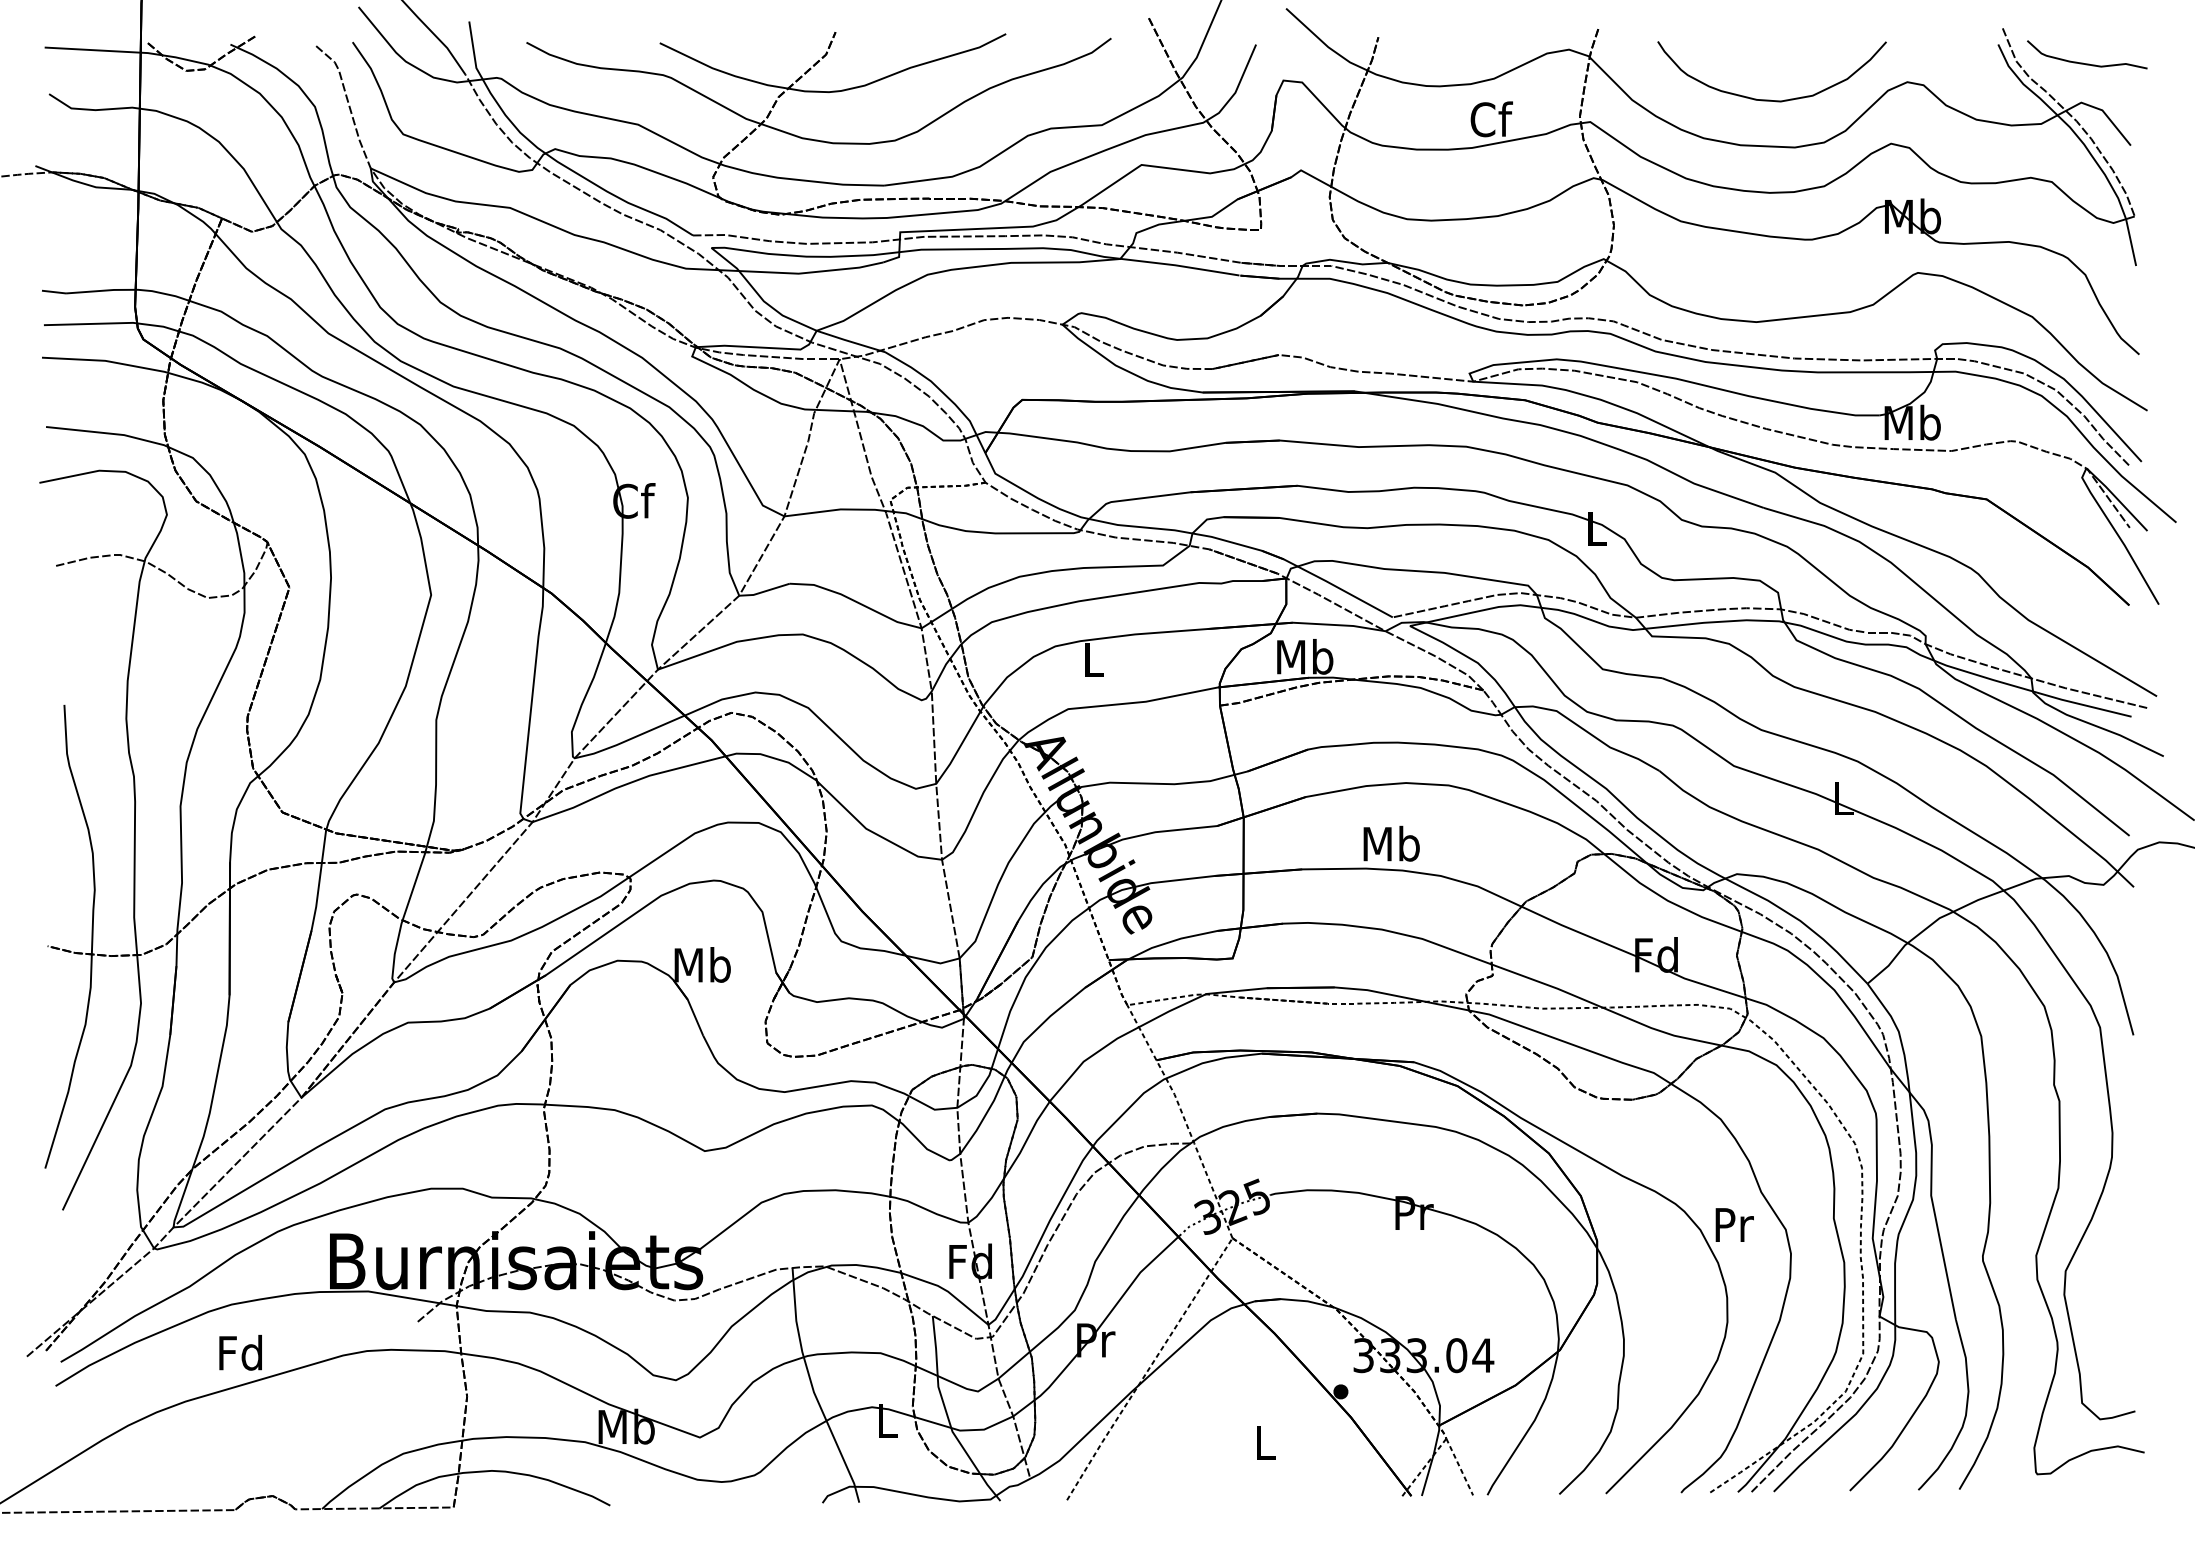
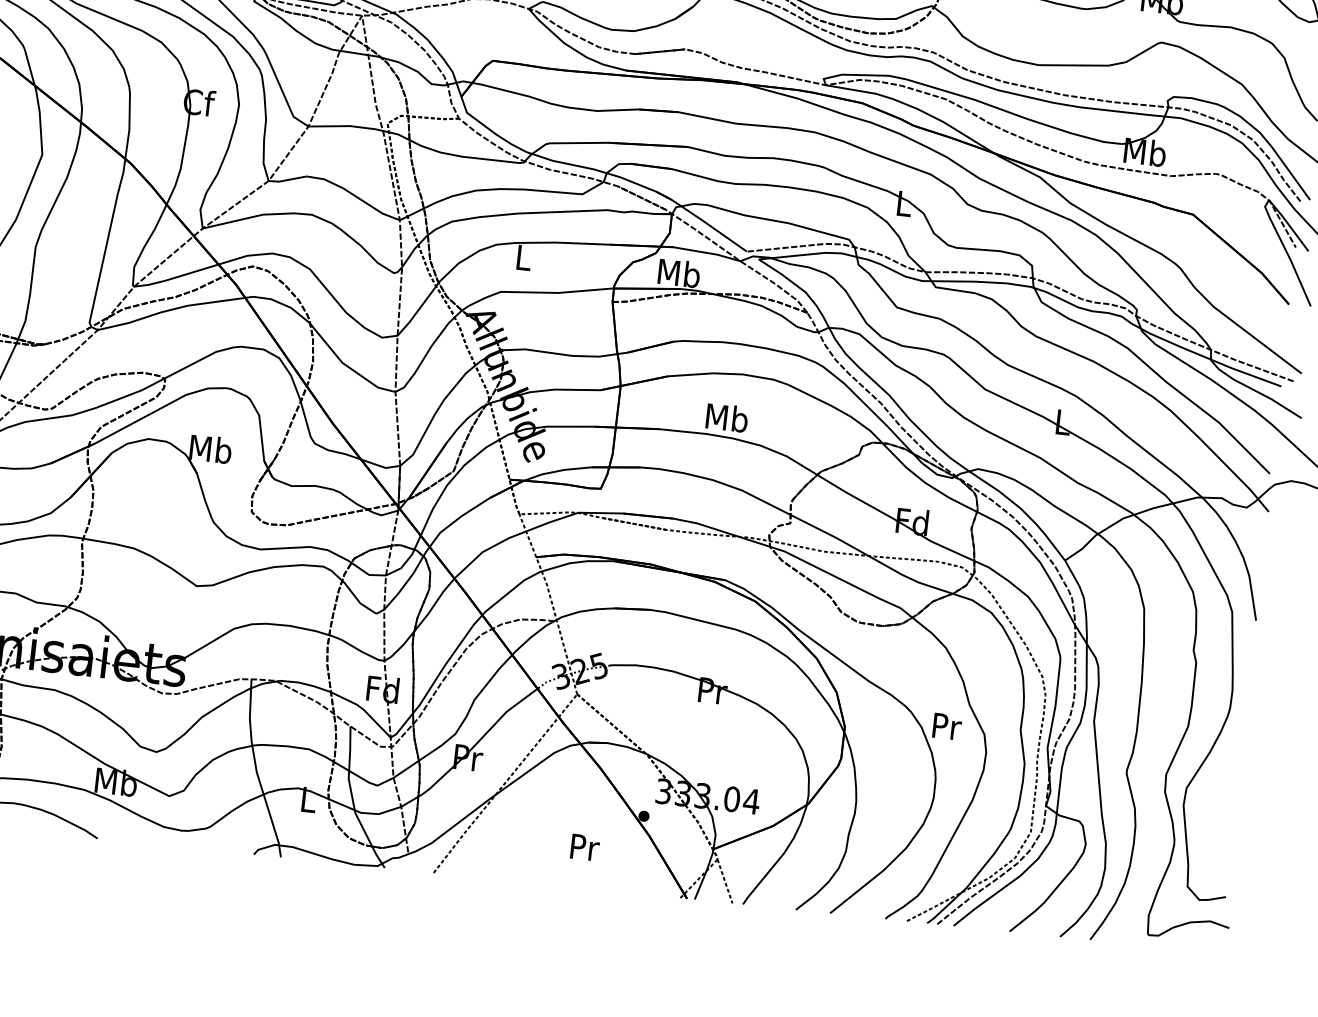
text: (1266, 1442) -> (585, 847), L -> Pr

